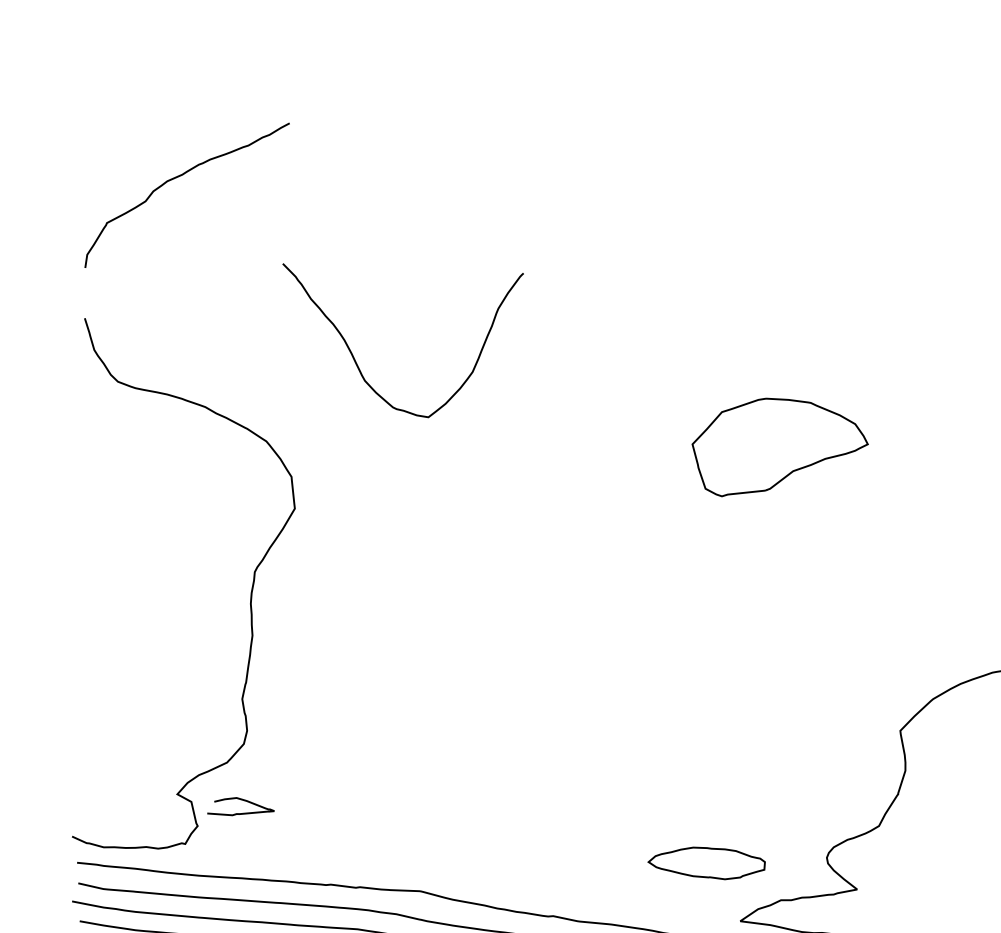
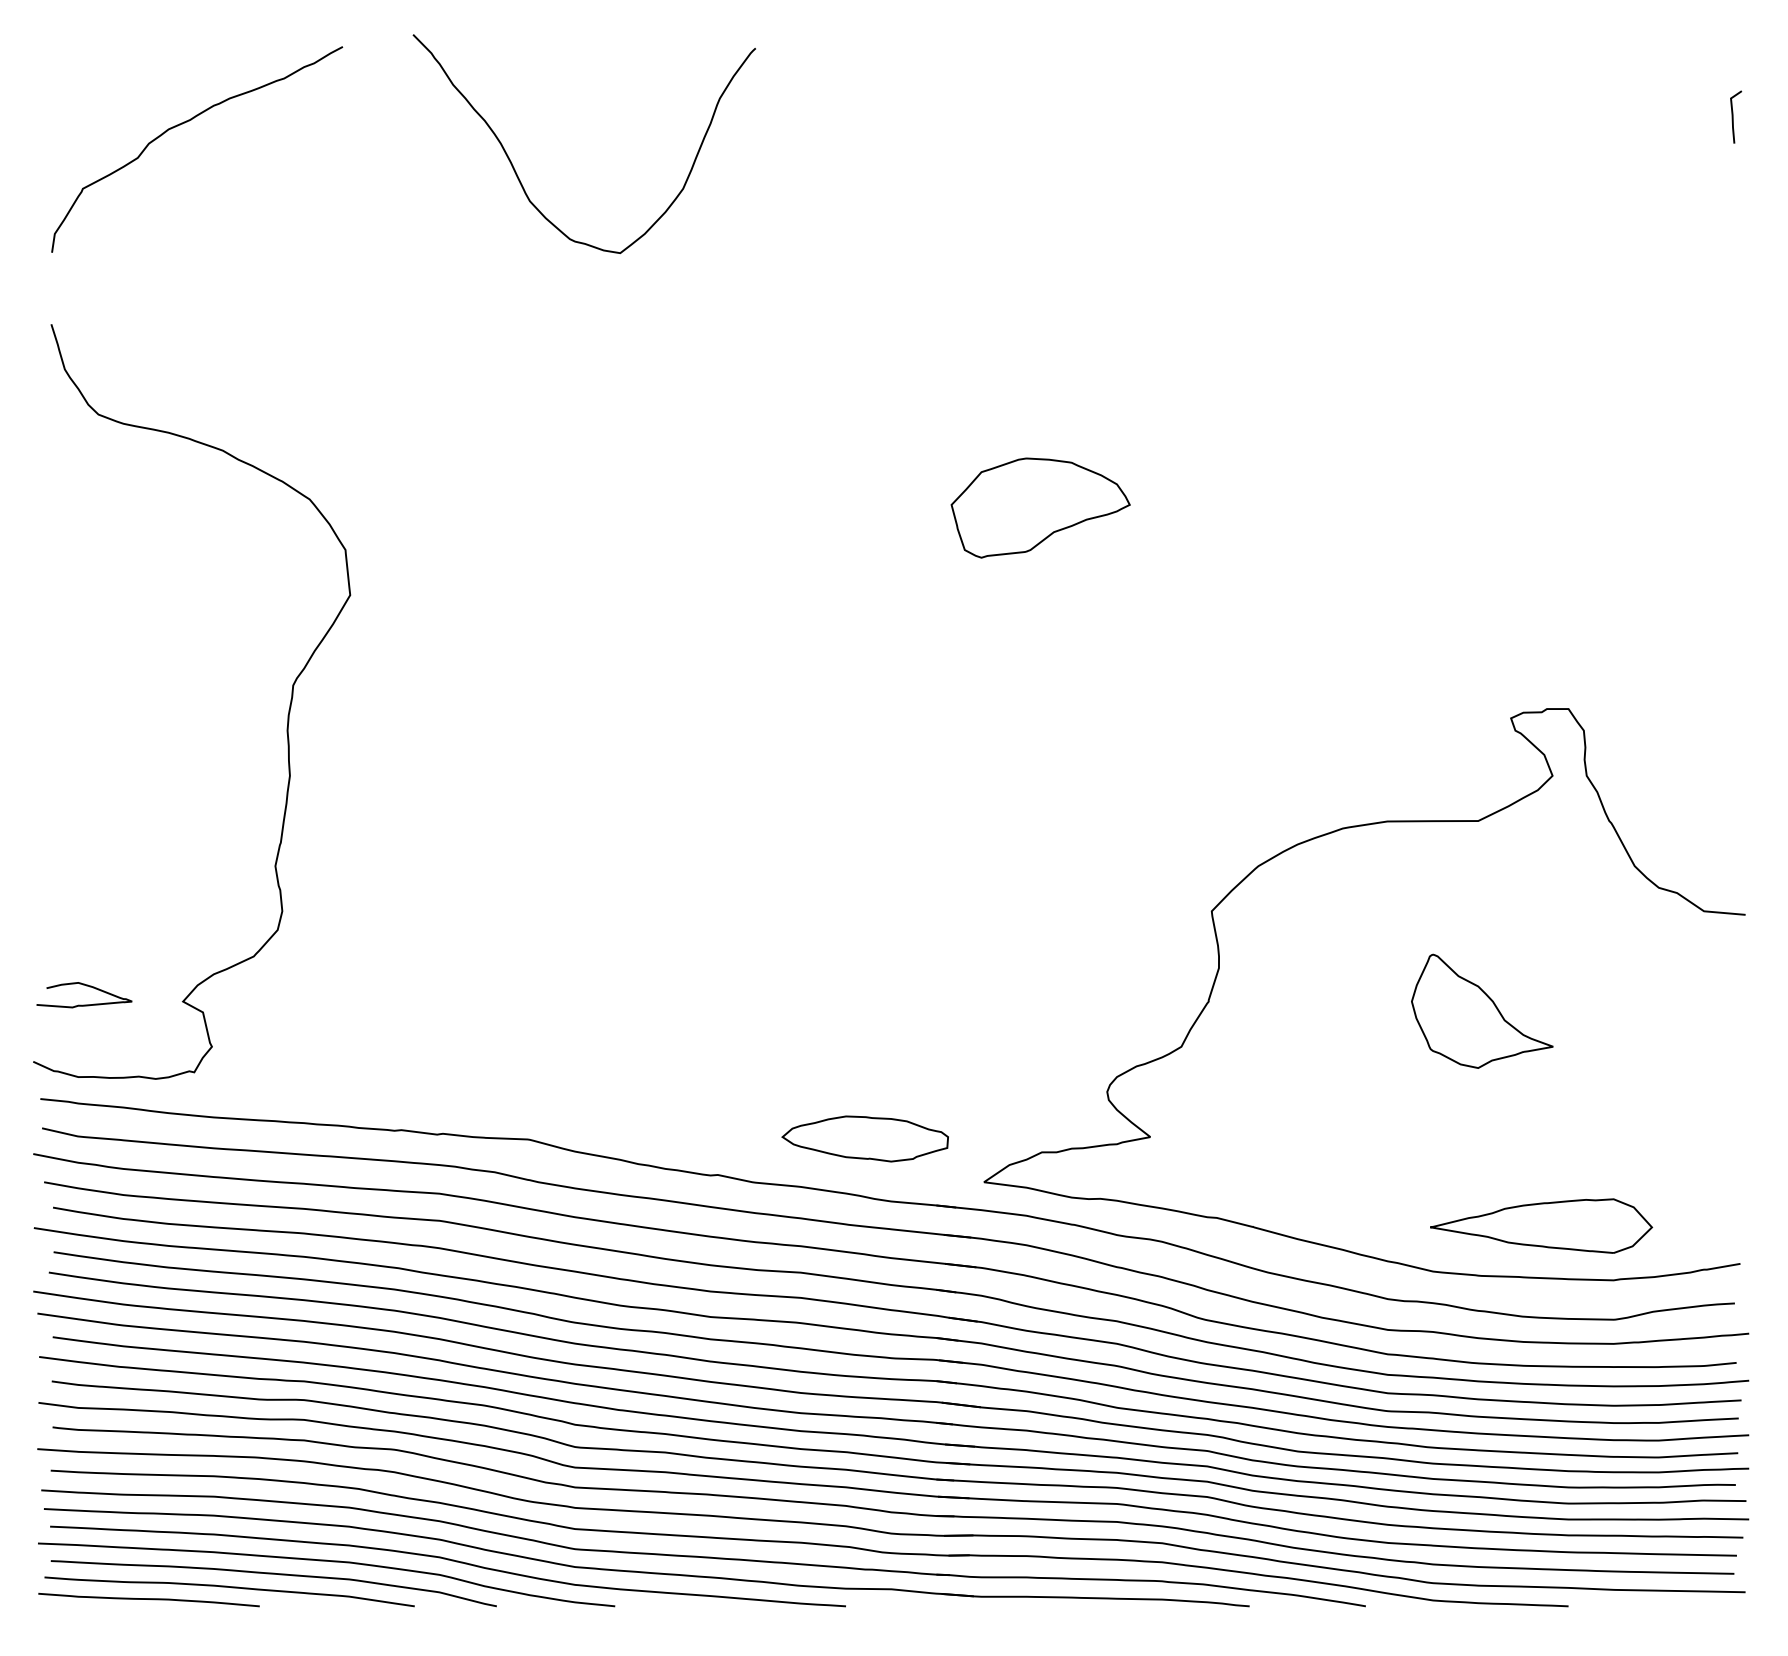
curve: (355, 359) -> (516, 171), moved
part: (779, 447) -> (1040, 507), size x0.71
curve: (240, 813) -> (84, 1004), moved
part: (706, 863) -> (864, 1138), moved

